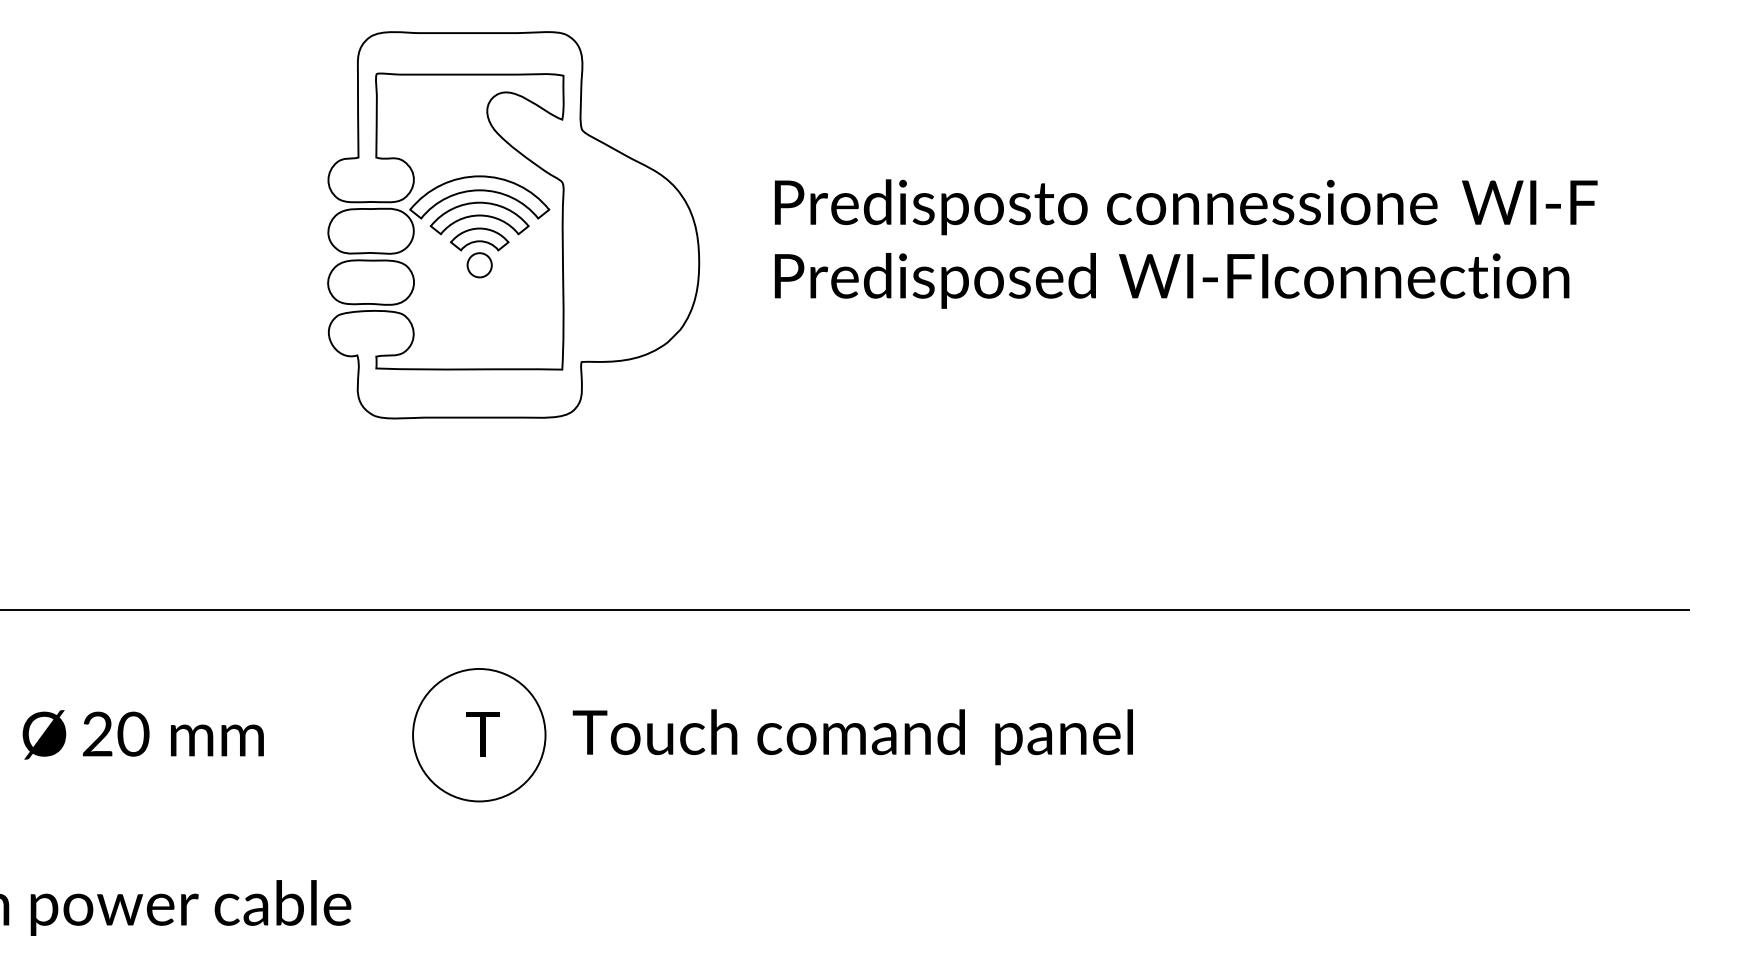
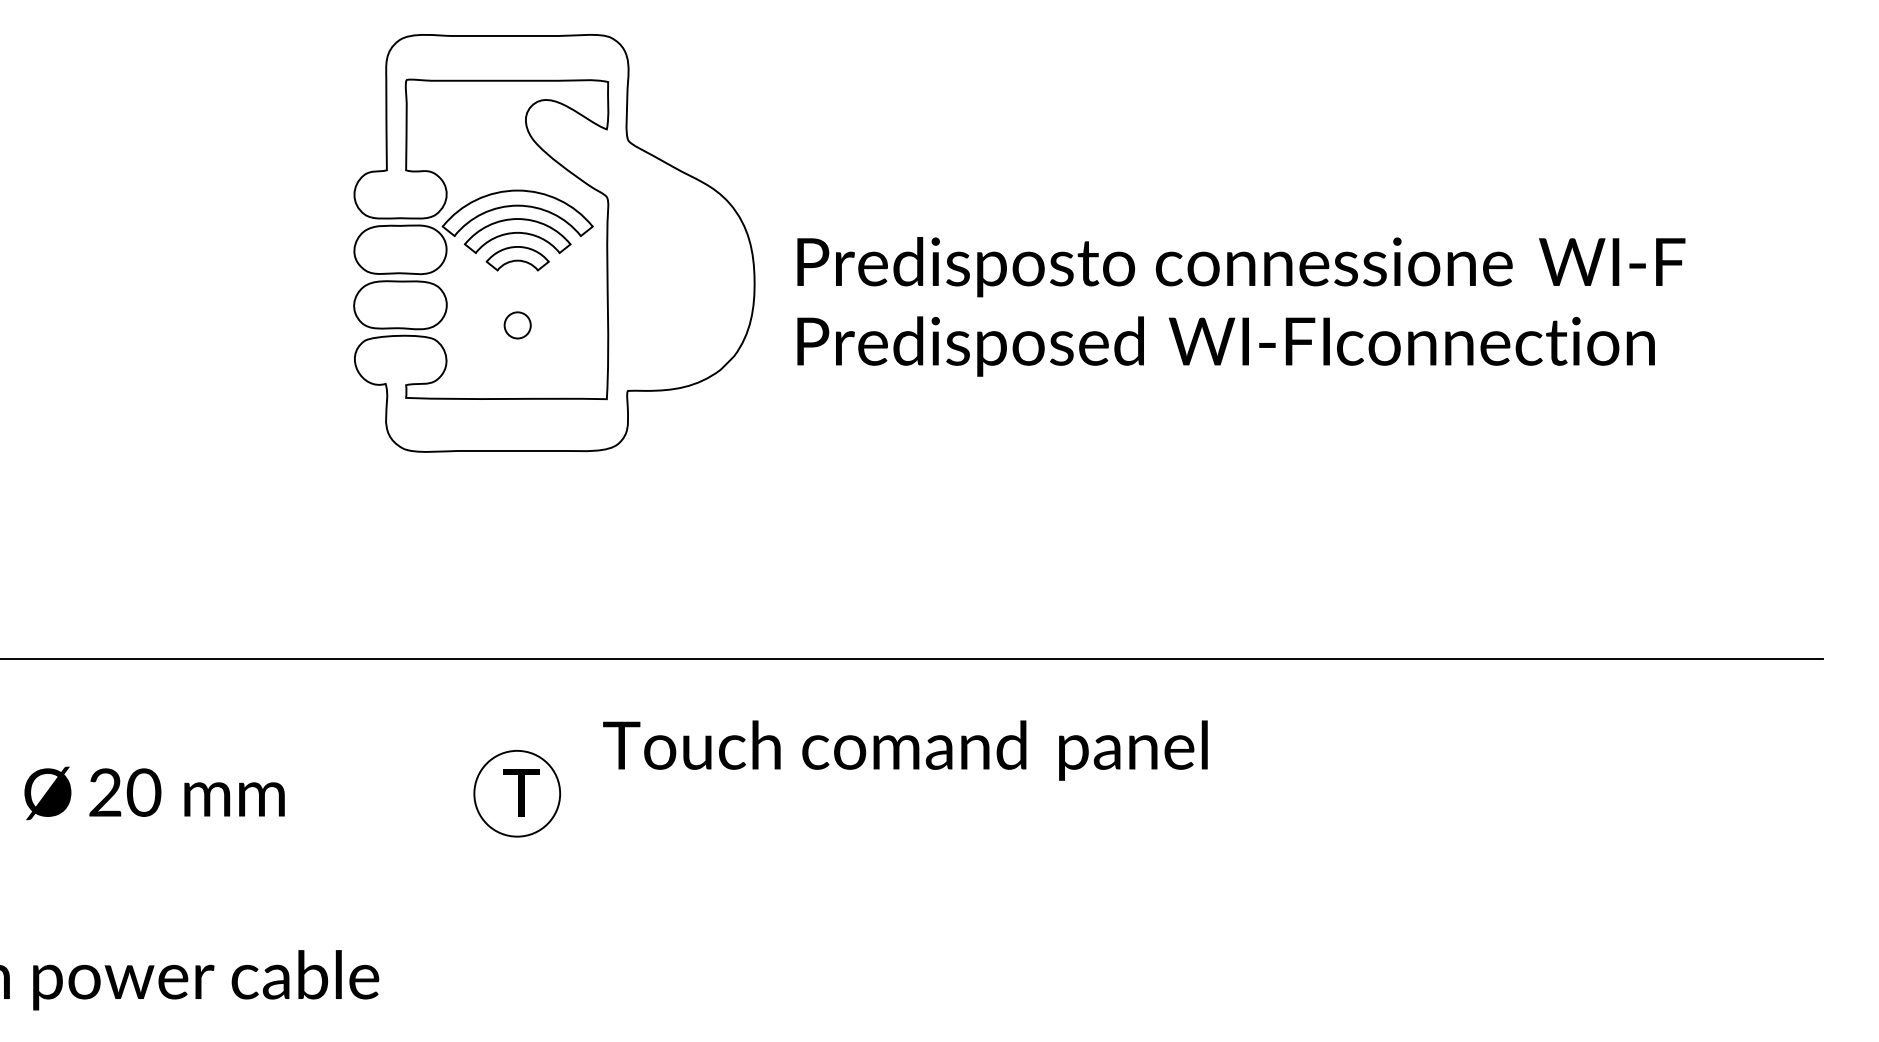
text: (1185, 243) -> (1240, 306), moved
circle: (479, 265) -> (517, 325), moved
circle: (479, 734) -> (517, 792), size x0.6
text: (852, 737) -> (904, 750), moved

